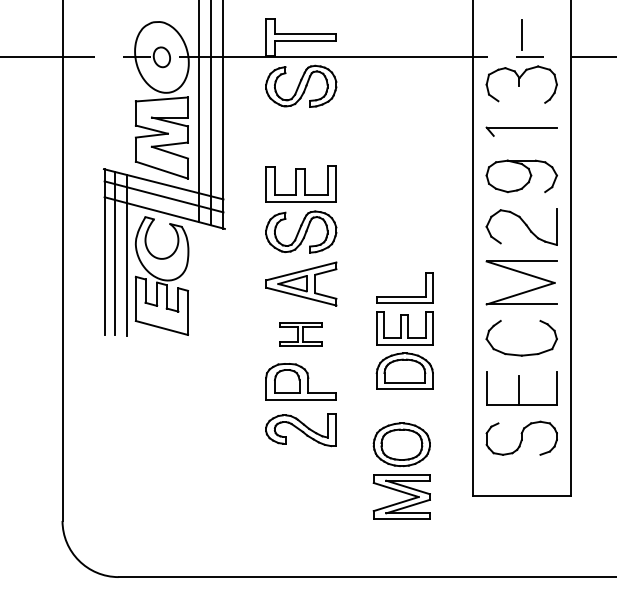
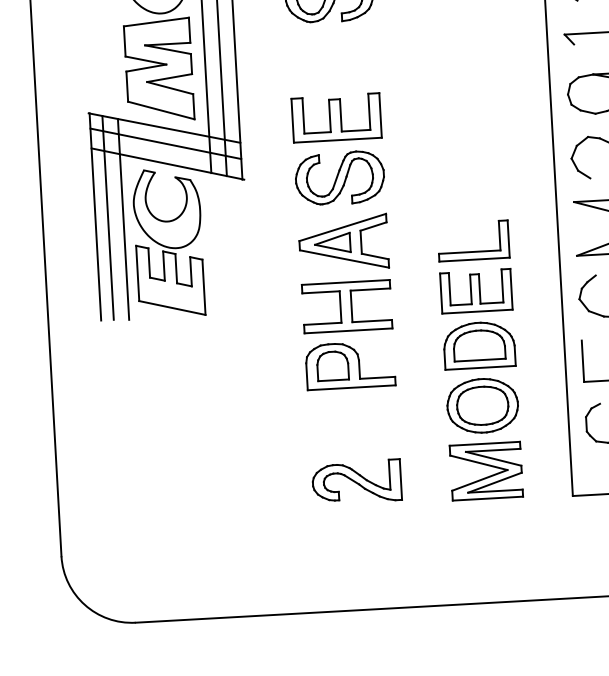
part: (300, 334) -> (346, 306), size x1.67
part: (300, 430) -> (356, 482), moved
part: (401, 470) -> (484, 438), moved

